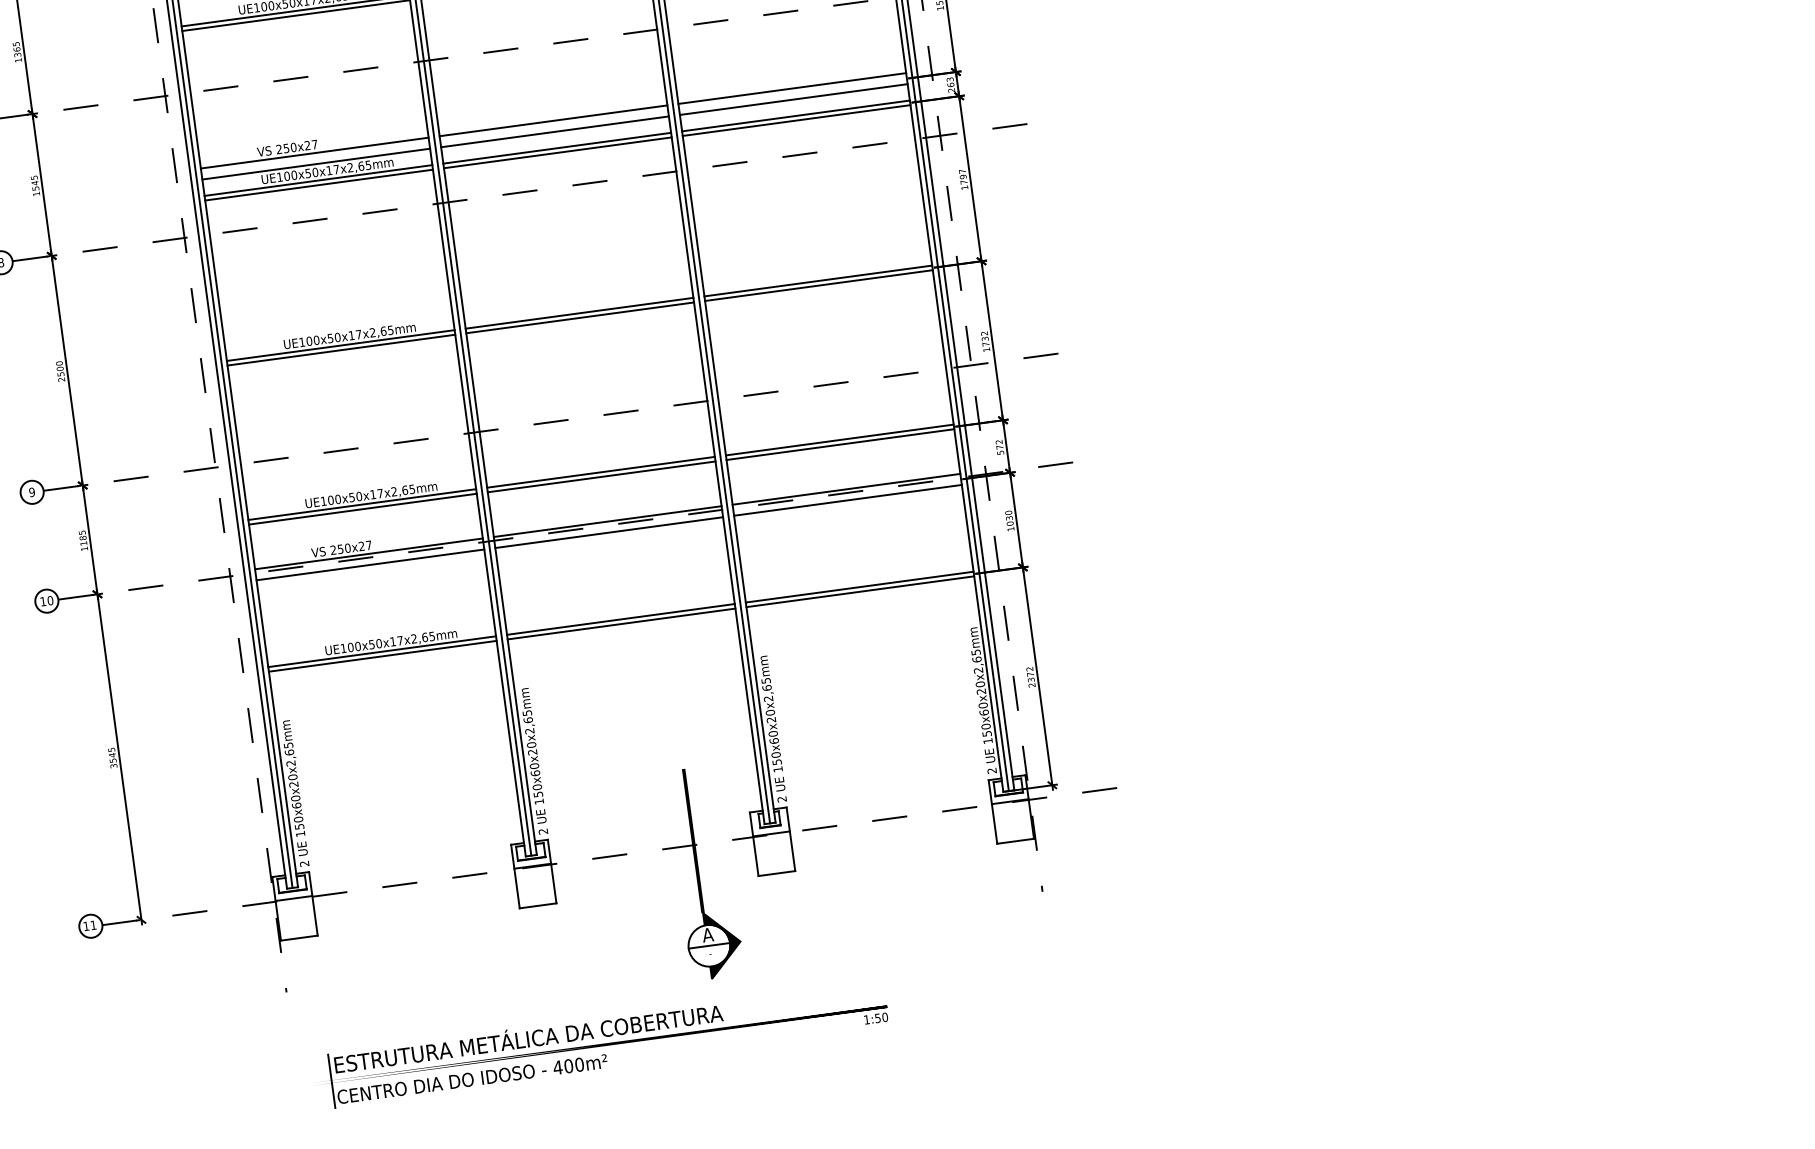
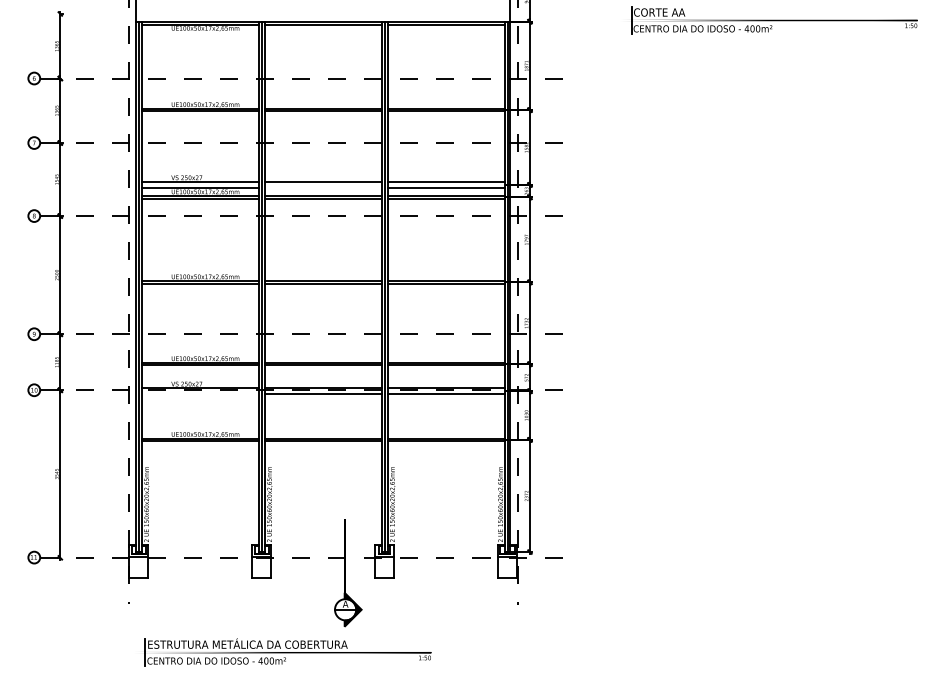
line: (553, 131) -> (322, 187), removed
line: (368, 565) -> (199, 394), removed

